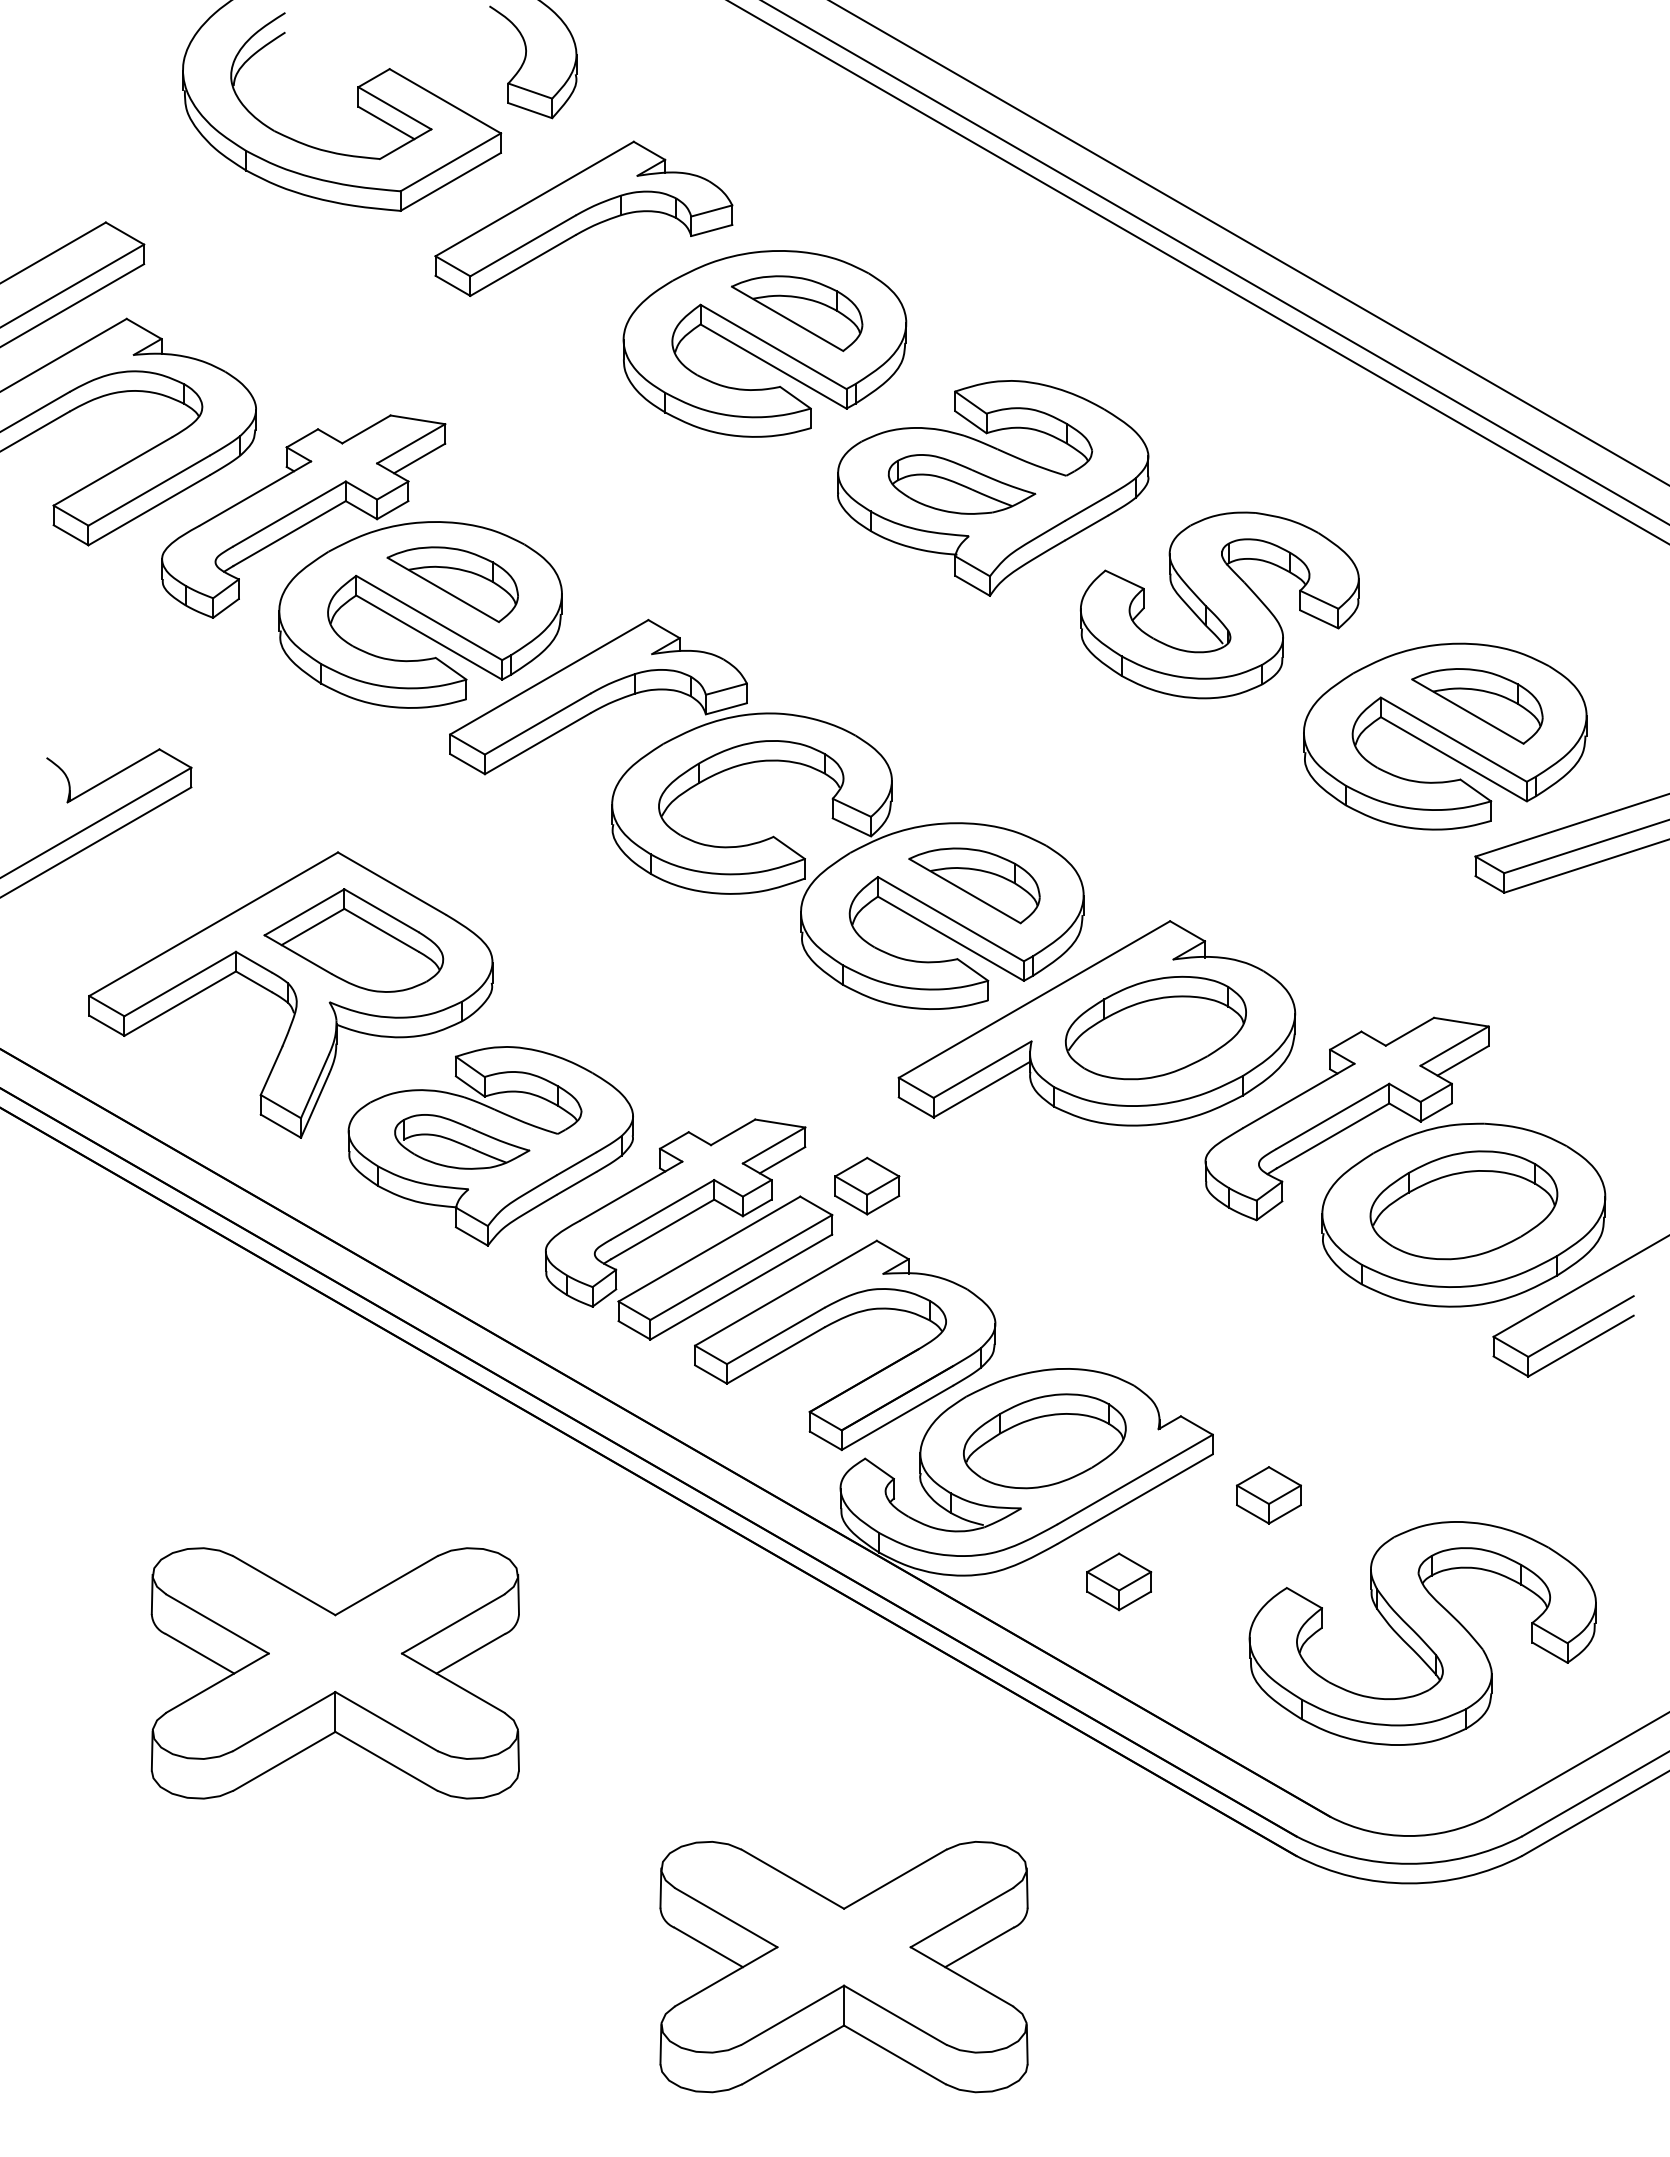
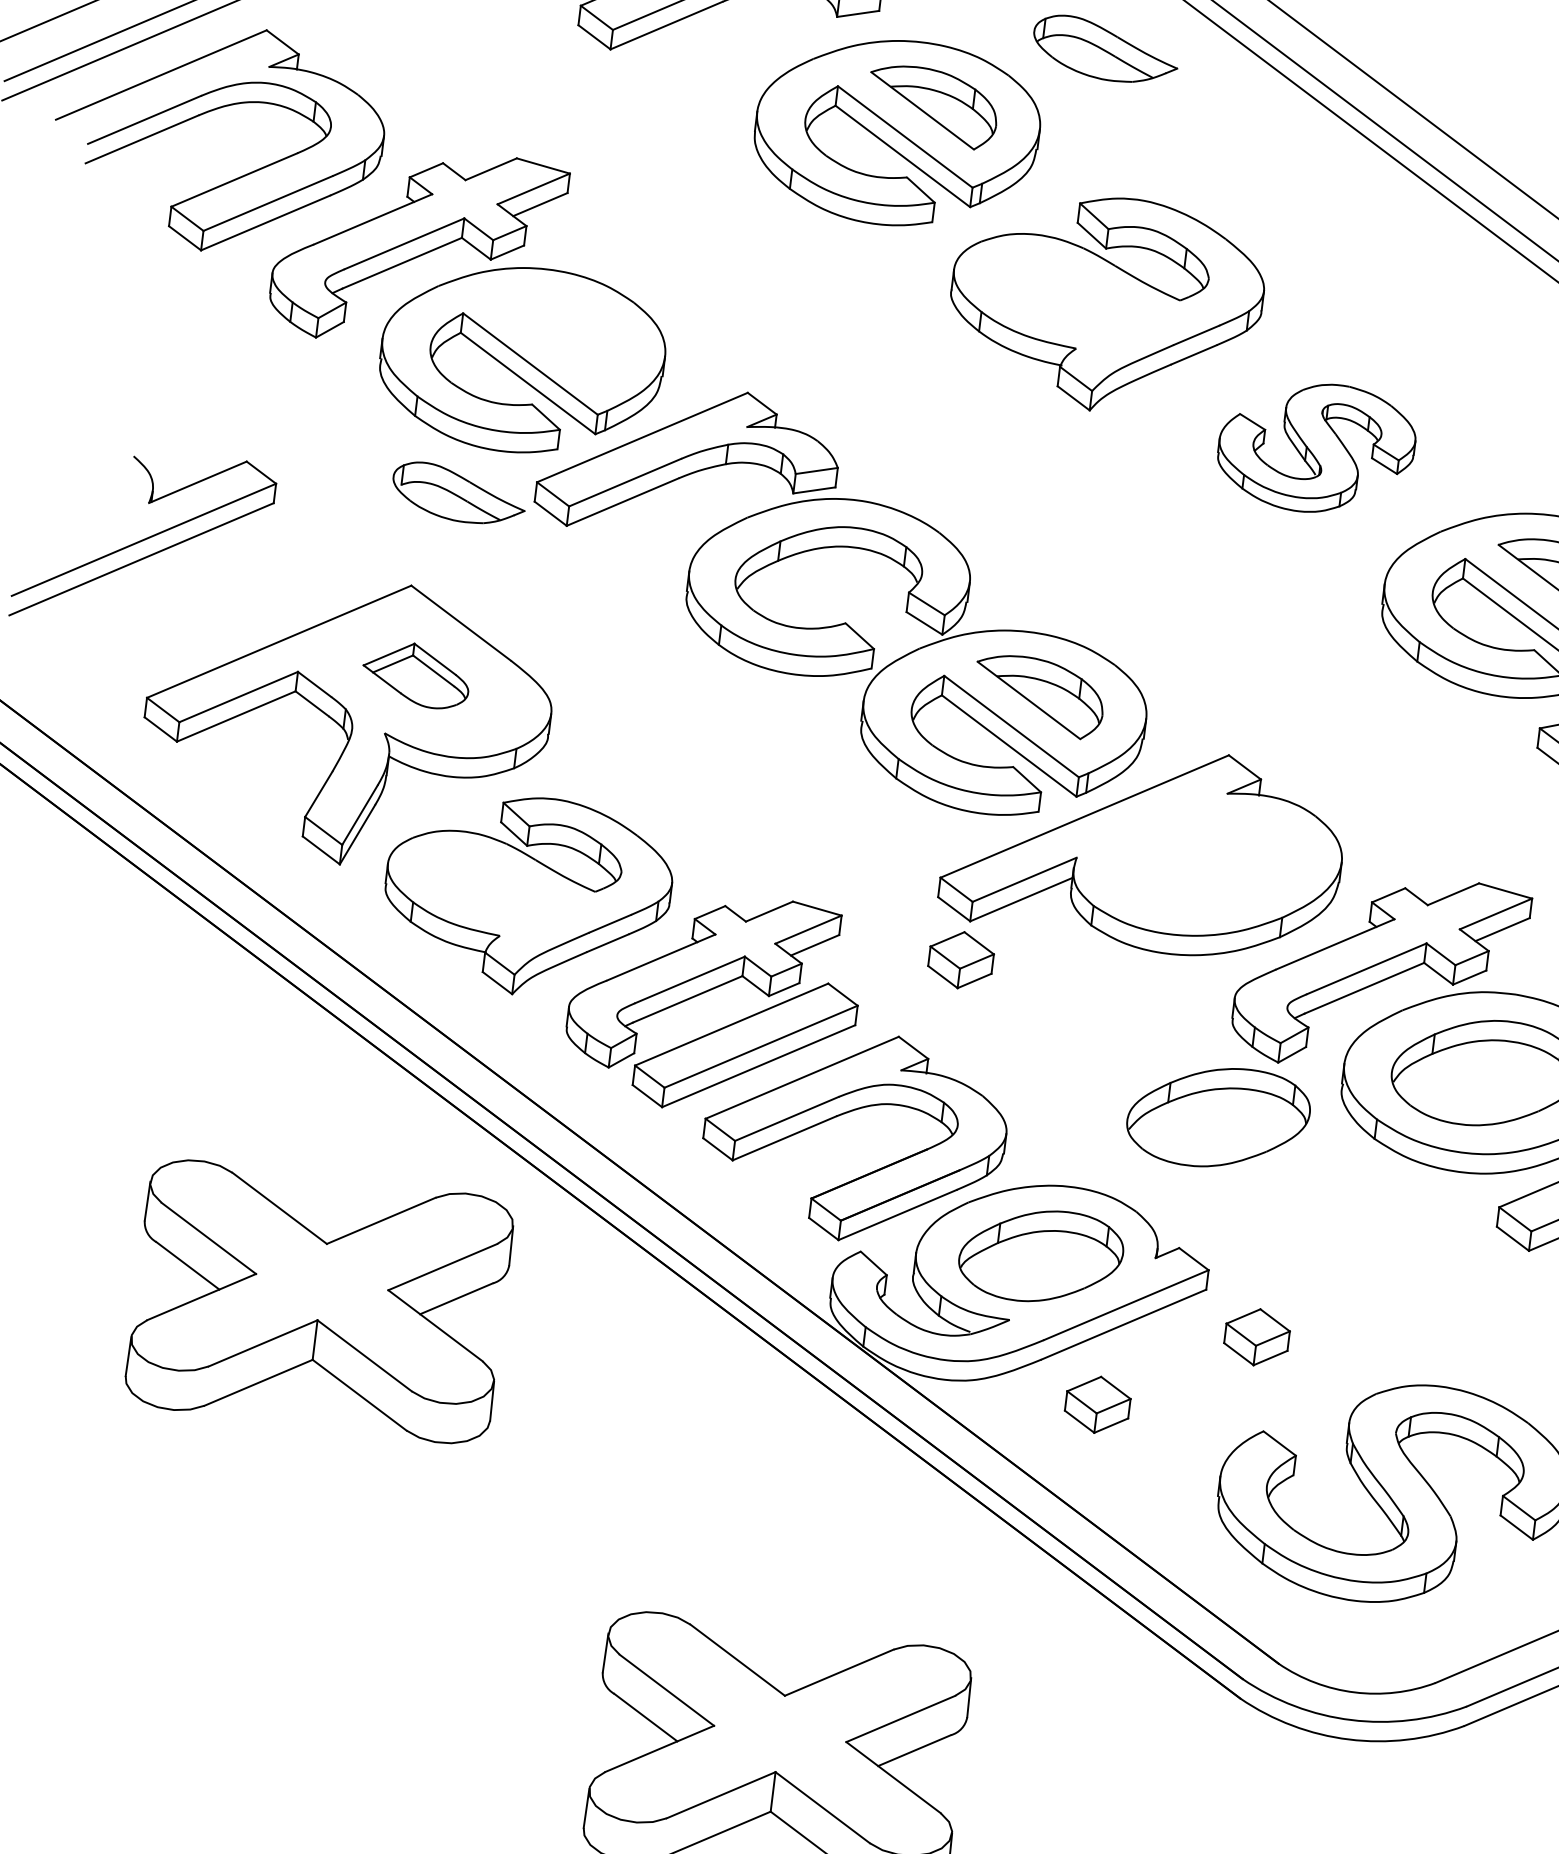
part: (961, 484) -> (1105, 50), moved
part: (452, 584) -> (557, 333), removed
part: (1219, 605) -> (1316, 447), size x0.7
part: (353, 940) -> (416, 674), size x0.6
part: (1155, 1027) -> (1218, 1116), moved
part: (462, 1141) -> (459, 493), moved
part: (867, 1185) -> (961, 959), moved
part: (334, 1673) -> (318, 1301), moved

